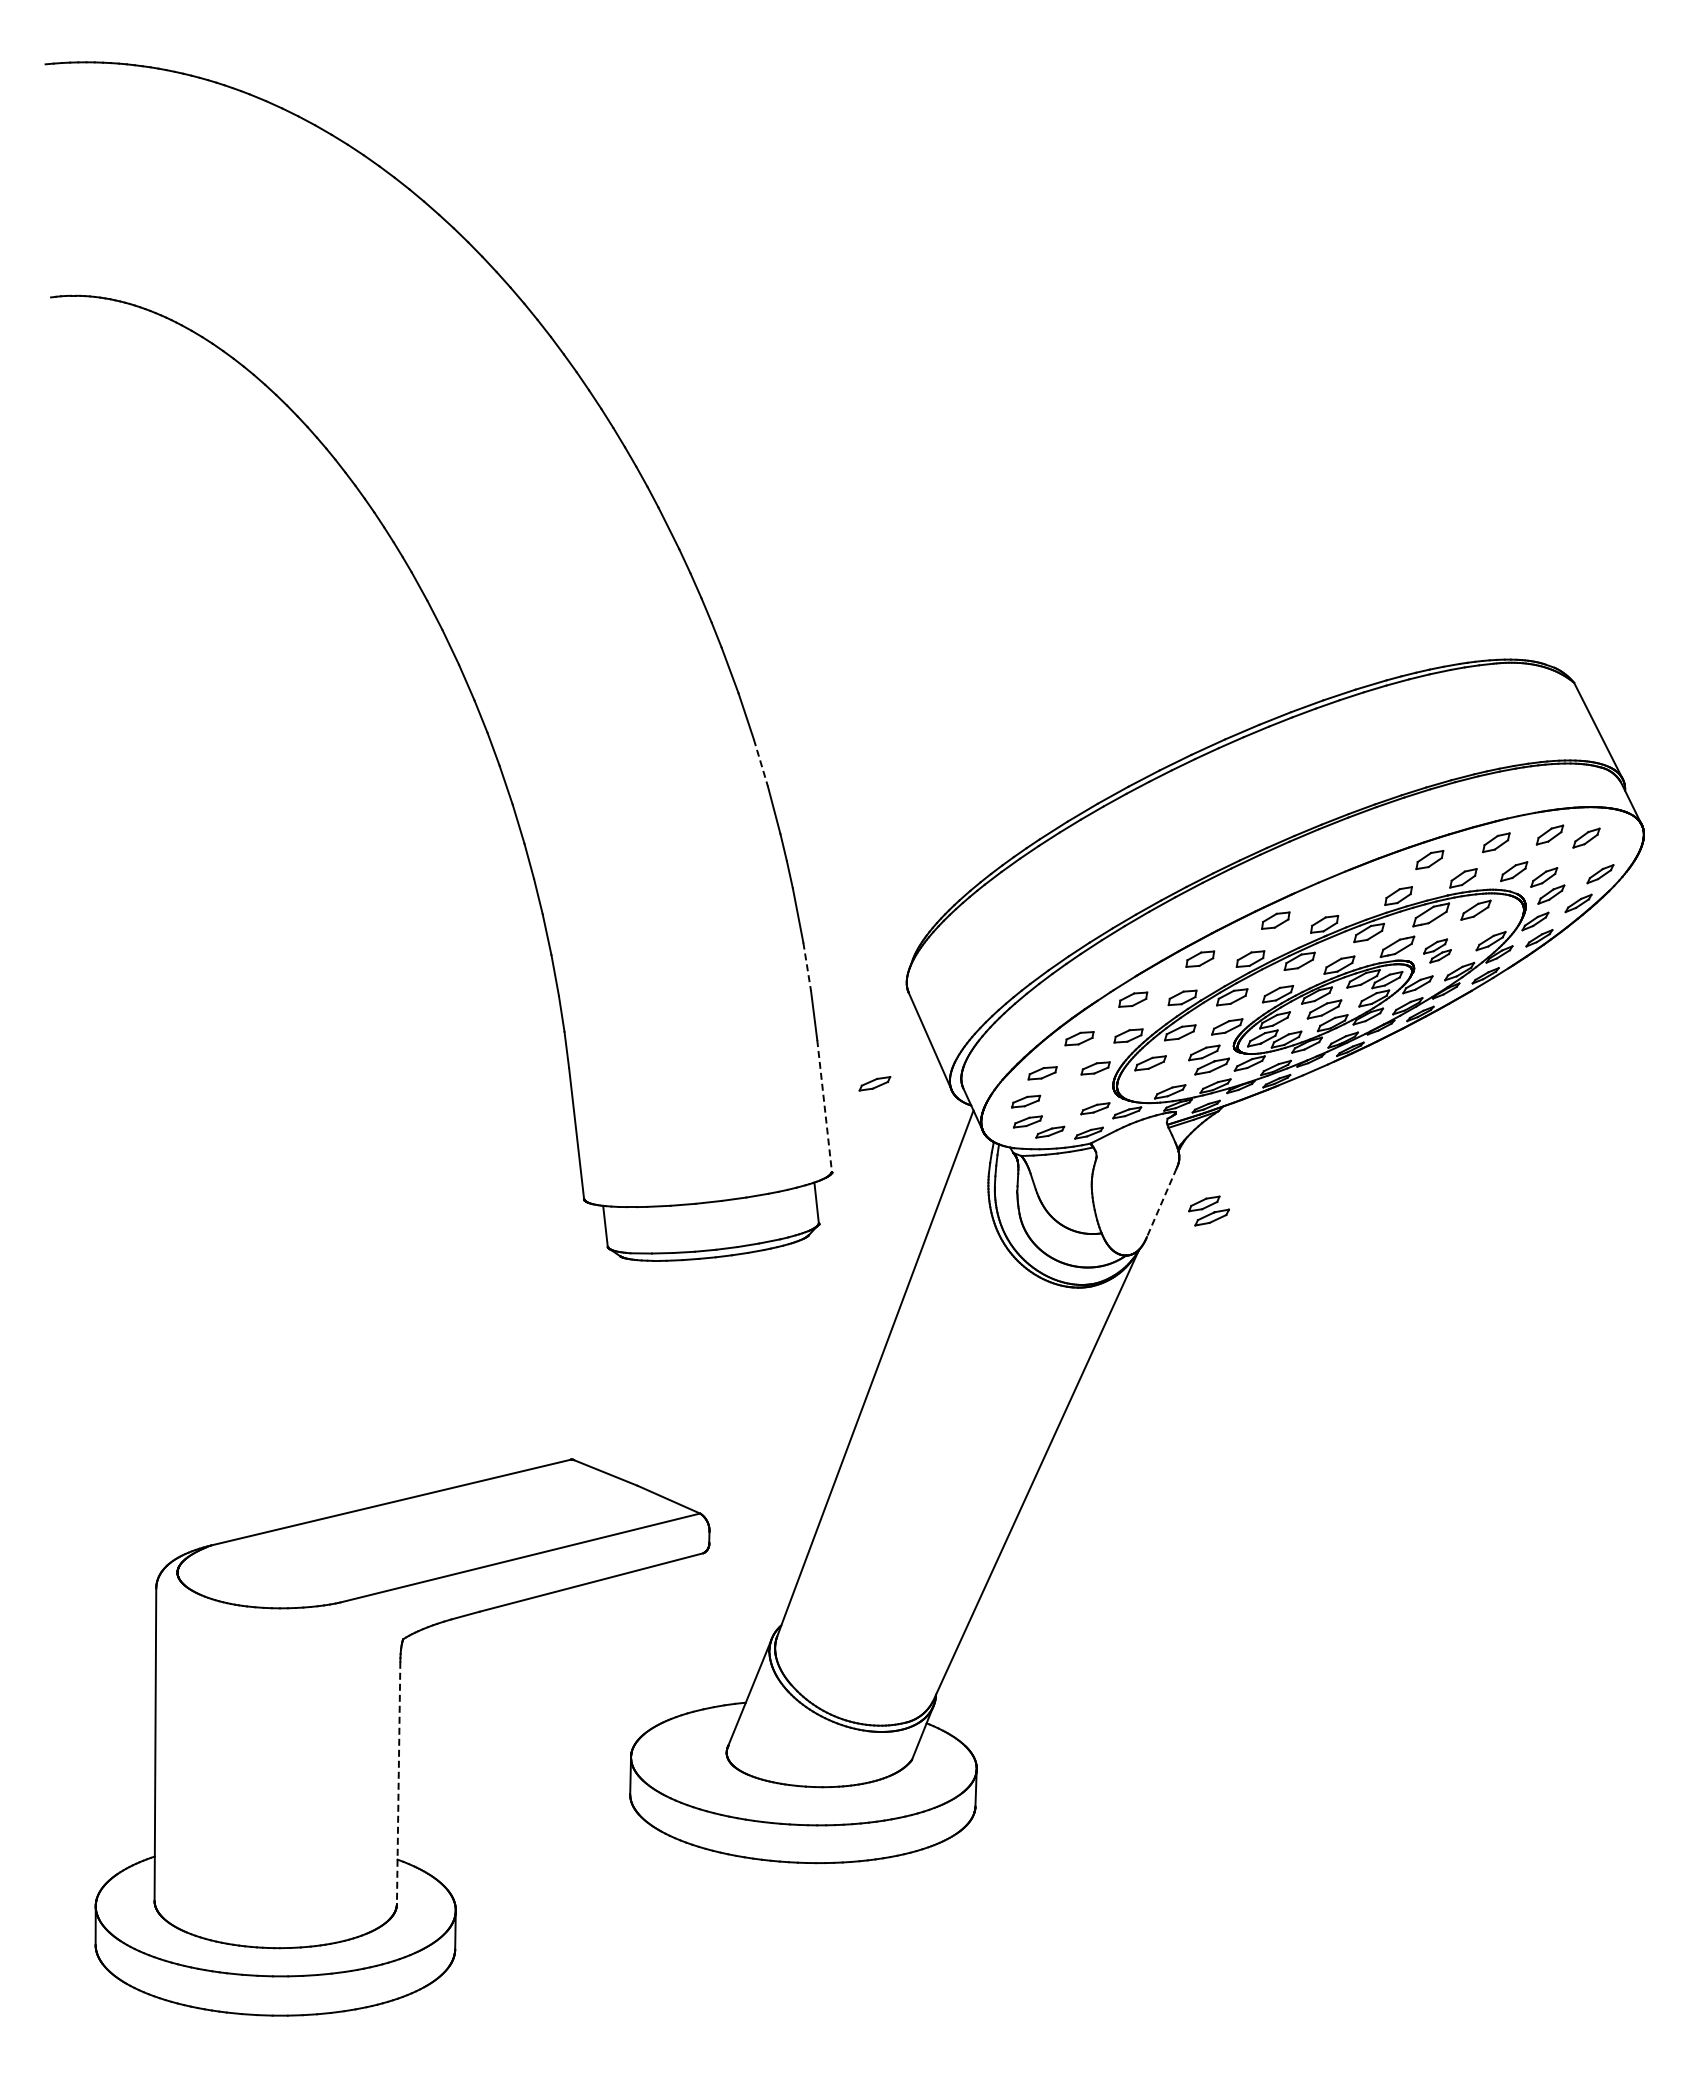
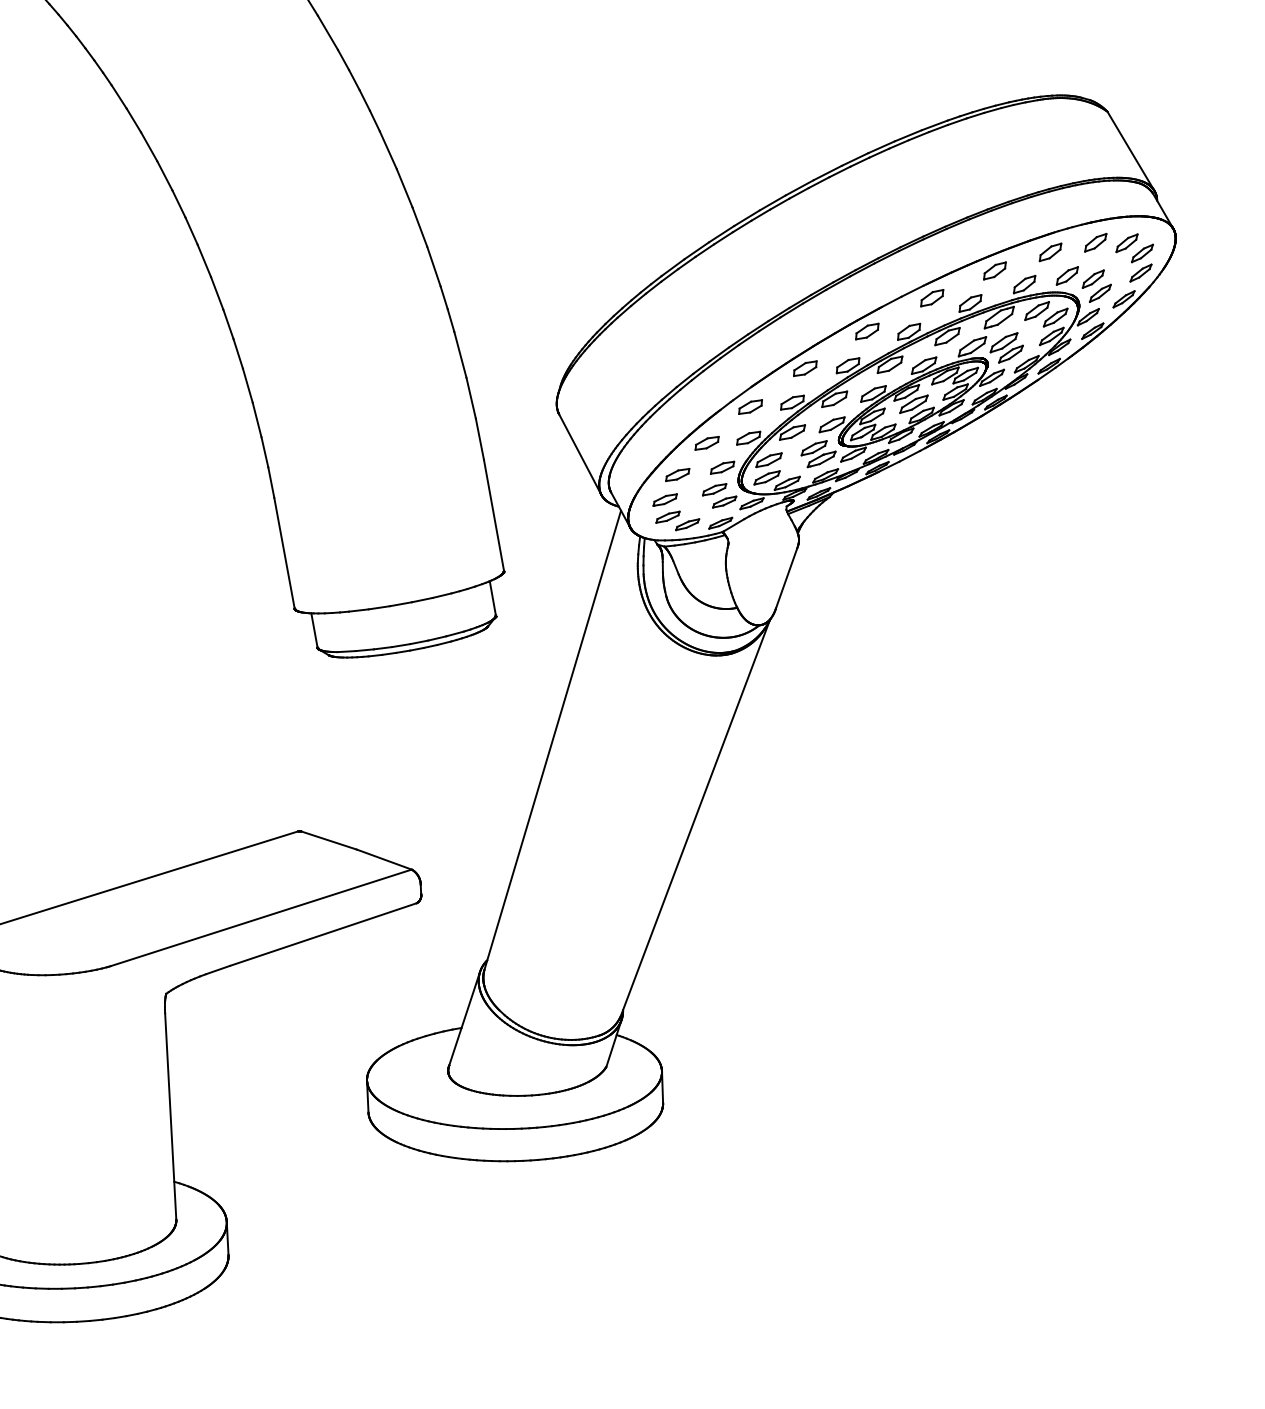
line: (760, 762) -> (419, 226), dashed -> solid
part: (1603, 851) -> (1142, 253), added
part: (1353, 886) -> (931, 297), added
part: (1496, 919) -> (1055, 317), added
part: (1437, 950) -> (1006, 347), size x1.43
line: (807, 966) -> (471, 397), dashed -> solid
part: (874, 1083) -> (766, 477), moved
part: (1084, 1093) -> (714, 489), added
line: (824, 1106) -> (493, 515), dashed -> solid
line: (1161, 1203) -> (786, 578), dashed -> solid
part: (1208, 1210) -> (826, 582), removed
line: (398, 1783) -> (170, 1116), dashed -> solid

